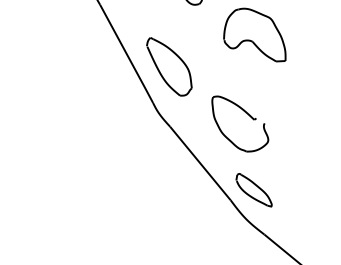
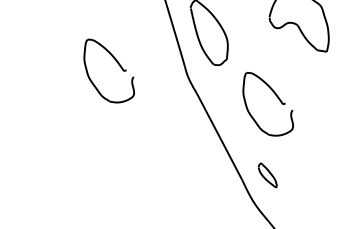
part: (90, 115) -> (119, 65), added
part: (253, 190) -> (267, 175), size x0.6

